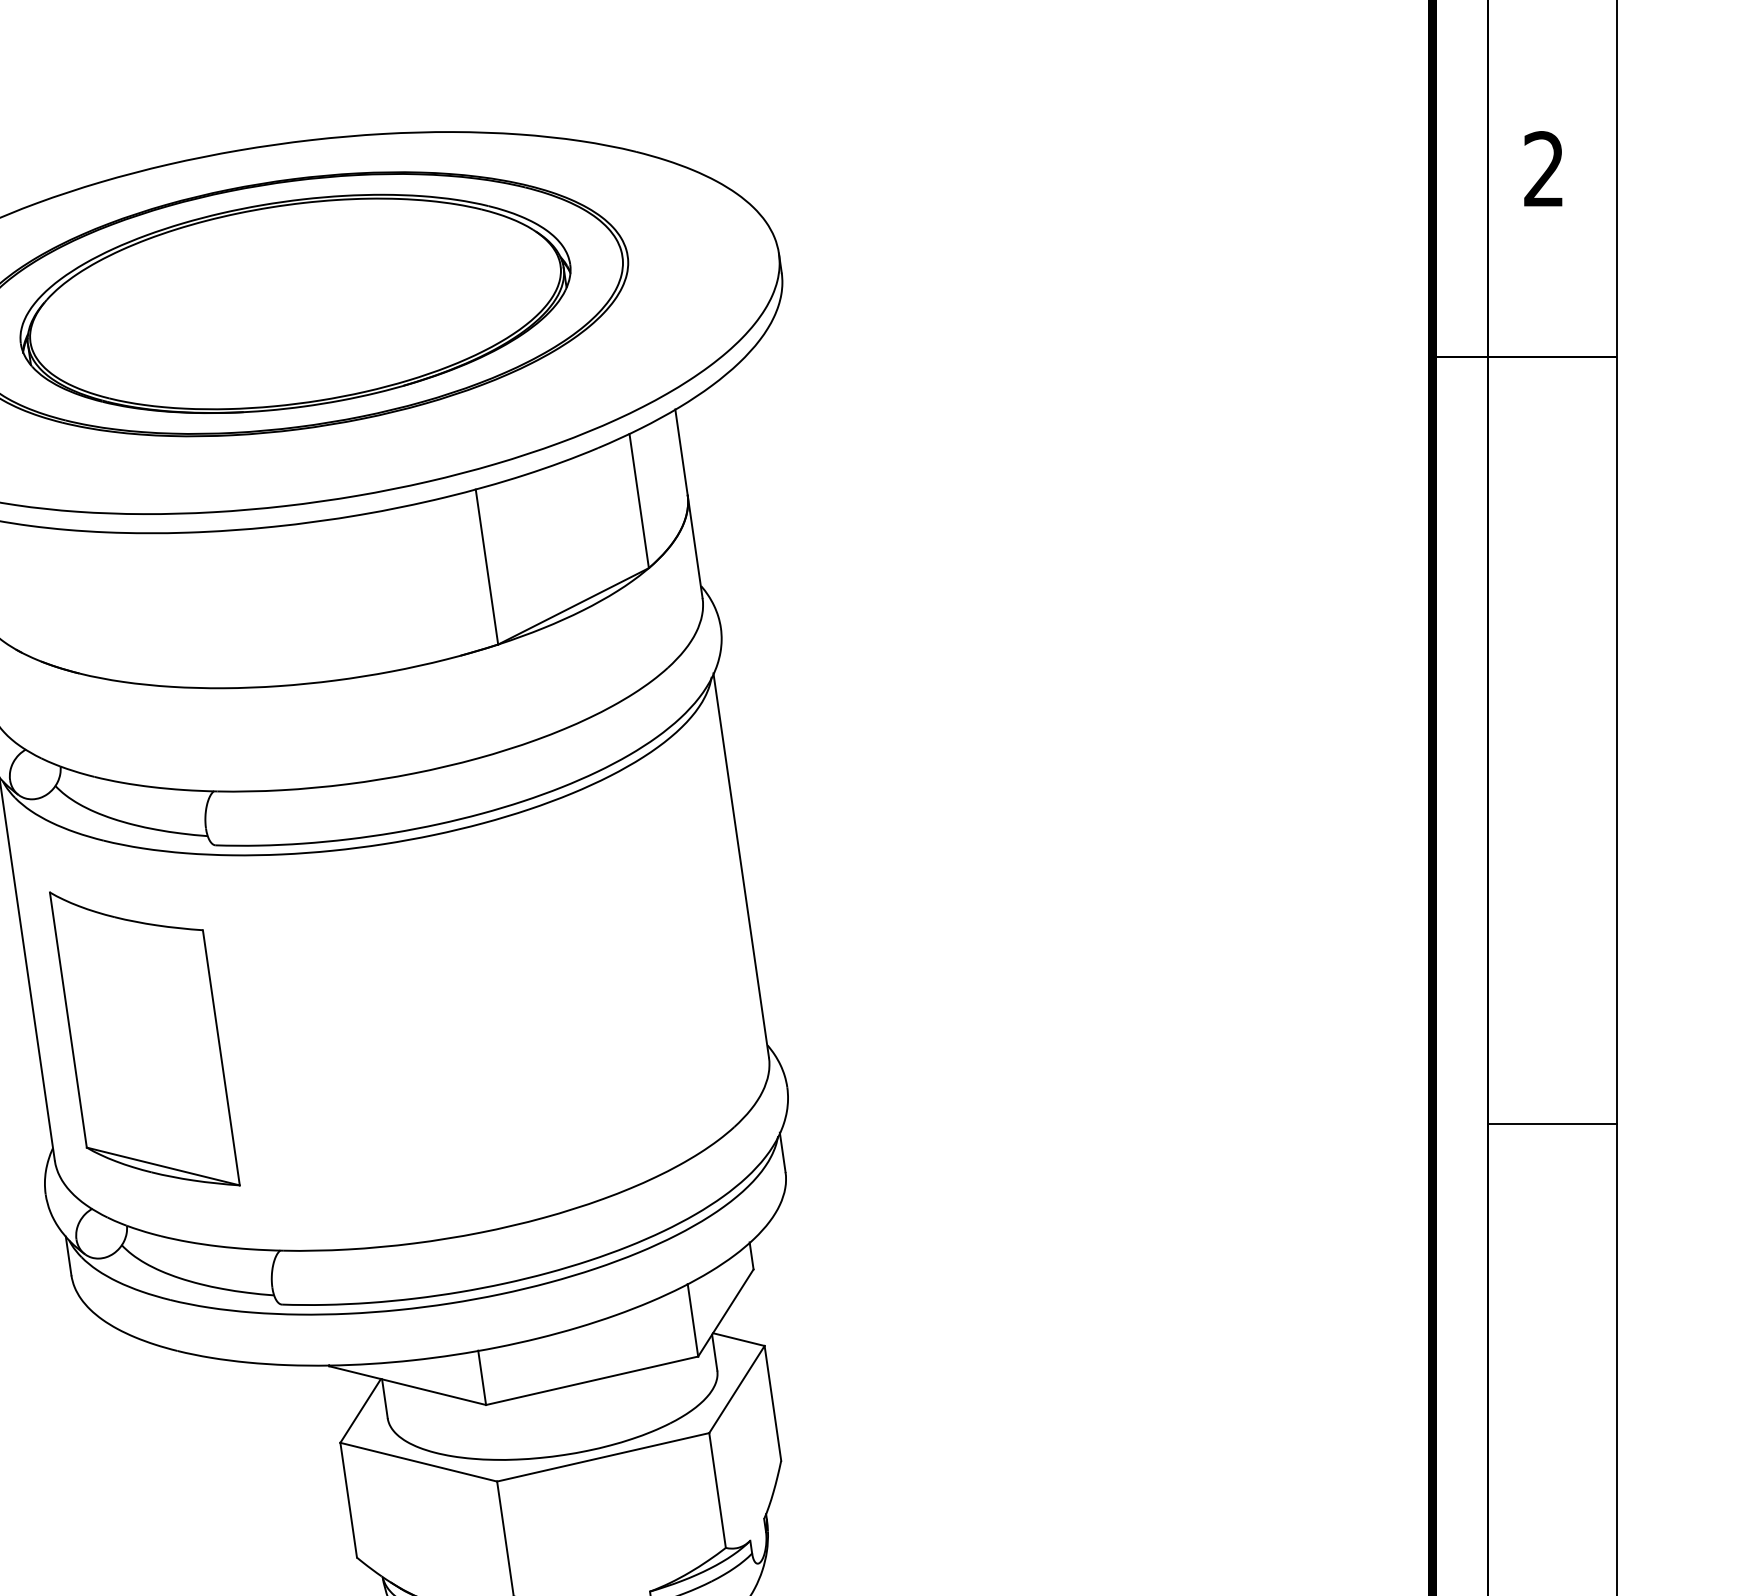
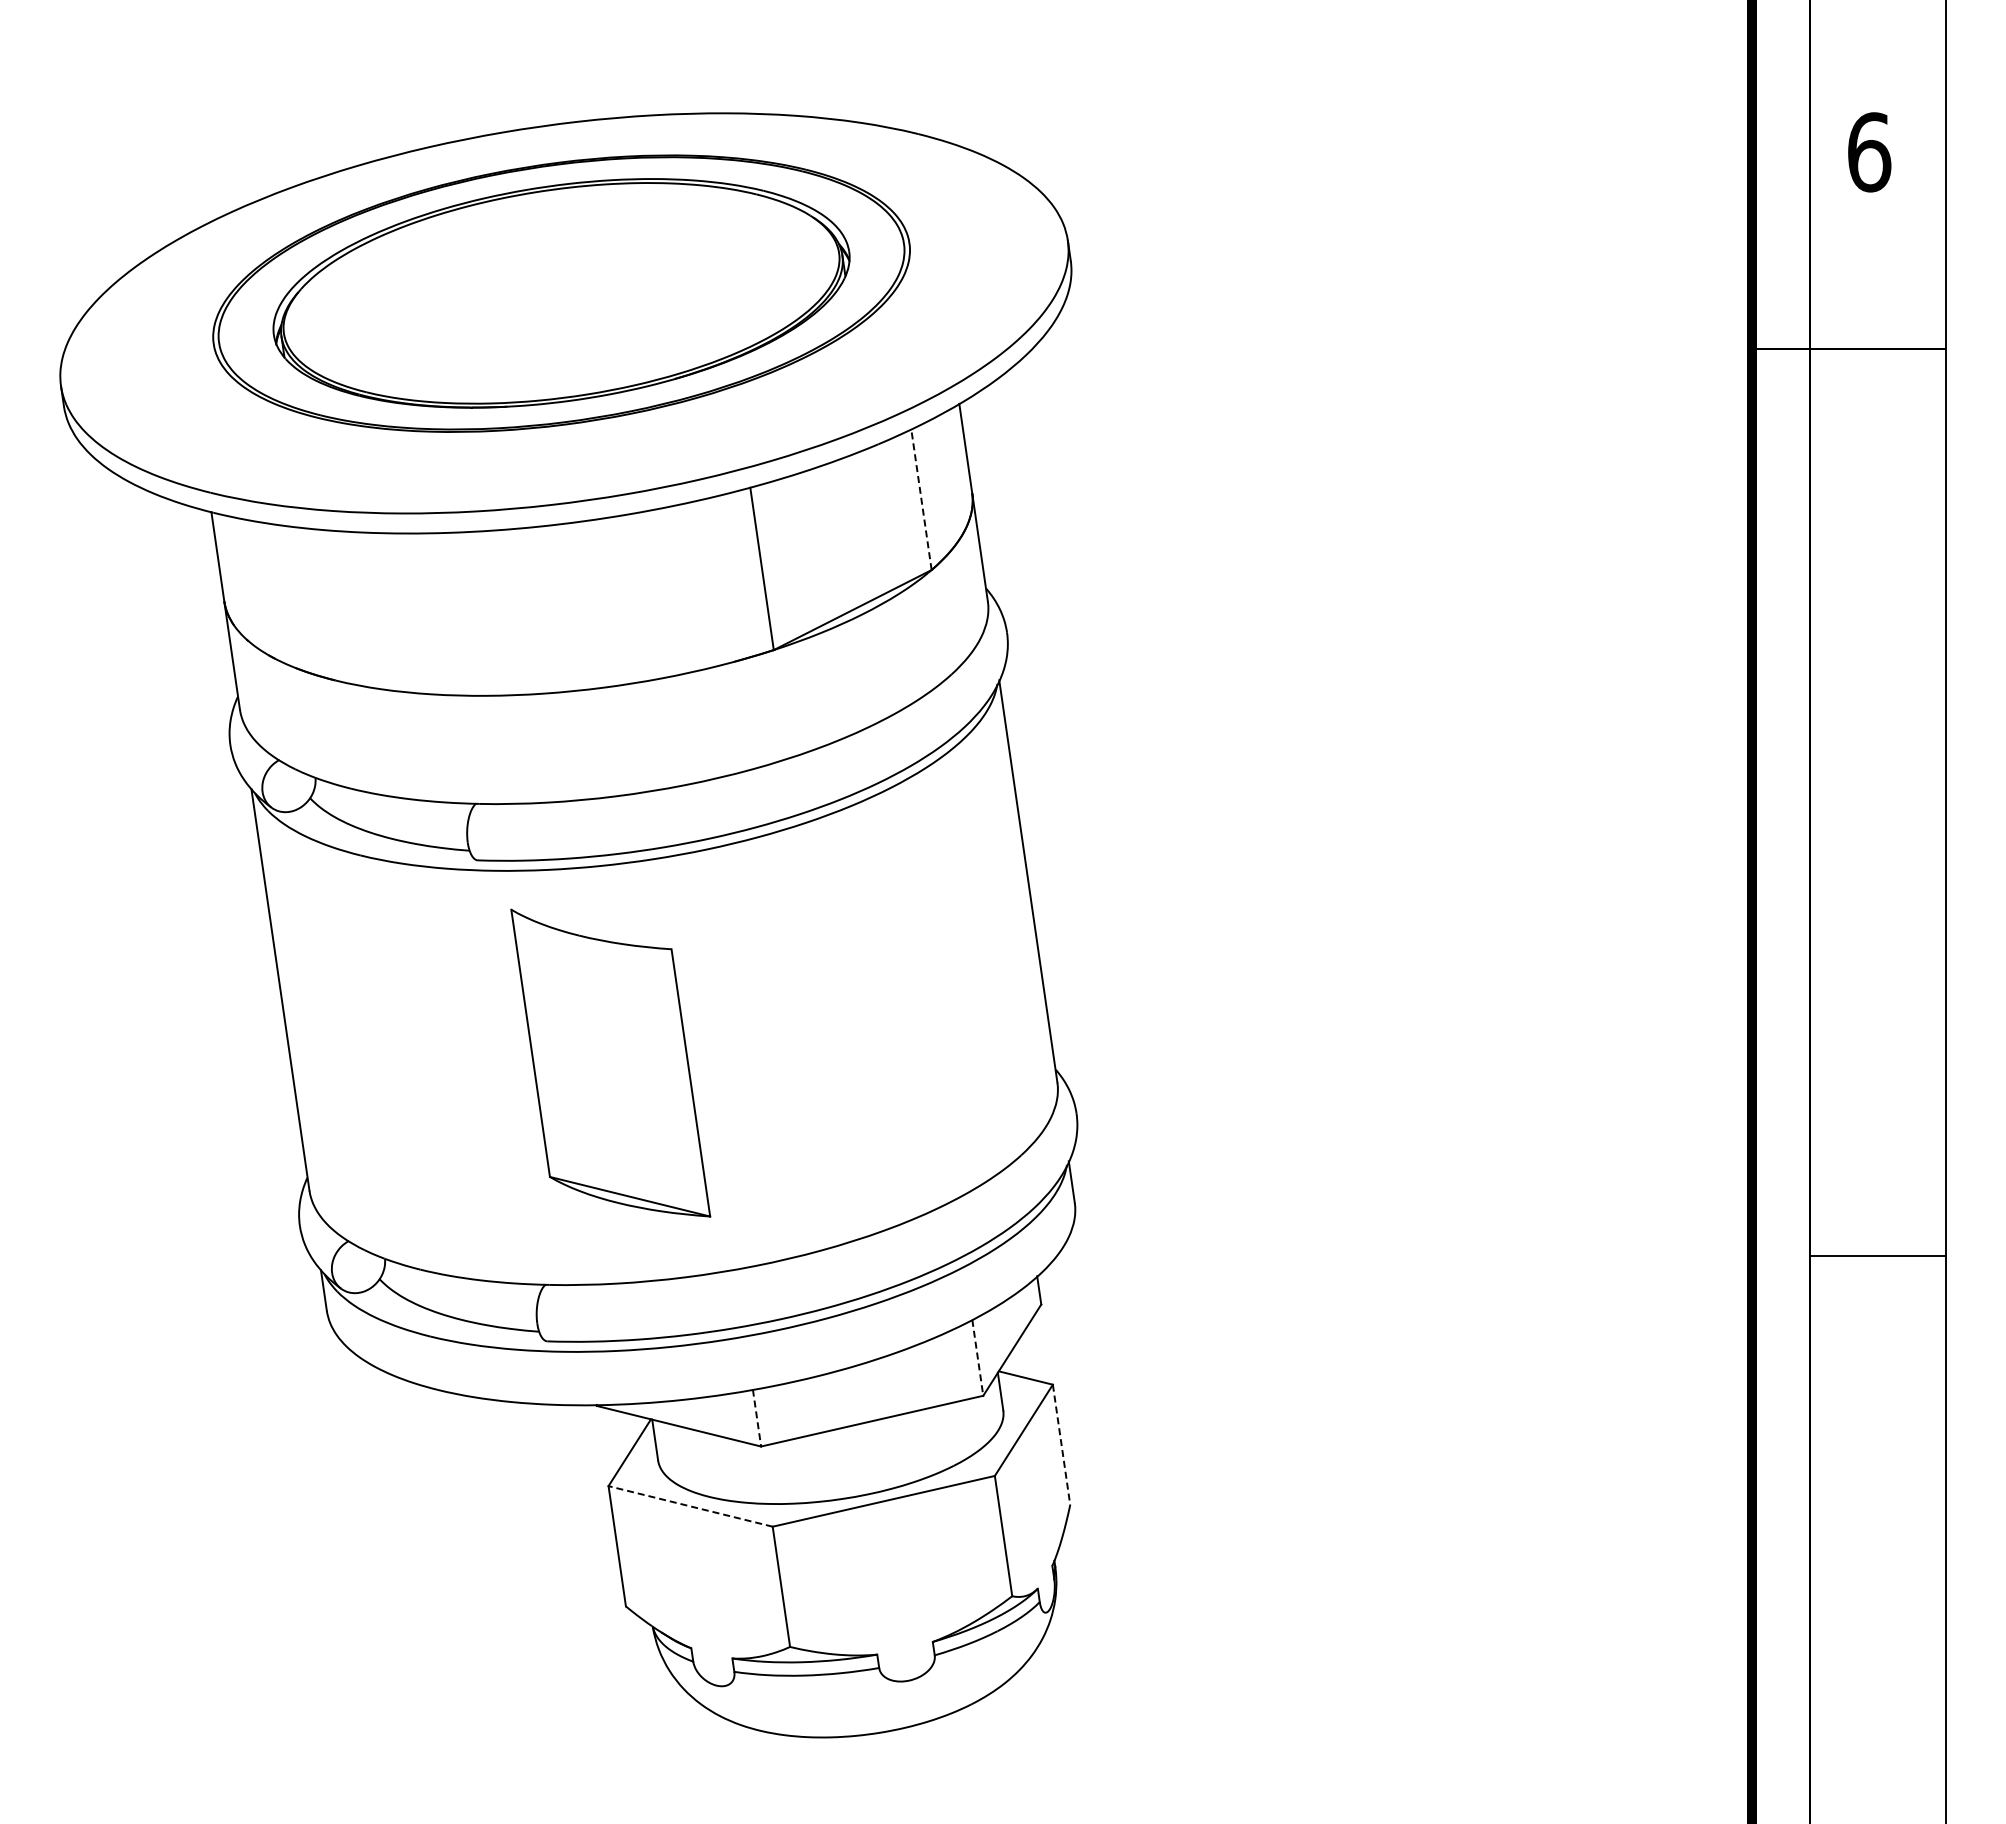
text: (1544, 169) -> (1869, 152), 2 -> 6
line: (639, 500) -> (921, 499), solid -> dashed
part: (144, 1038) -> (610, 1062), moved
line: (1551, 1124) -> (1877, 1255), moved
line: (692, 1320) -> (977, 1358), solid -> dashed
line: (482, 1378) -> (757, 1418), solid -> dashed
line: (772, 1403) -> (1061, 1444), solid -> dashed
line: (418, 1462) -> (690, 1506), solid -> dashed

